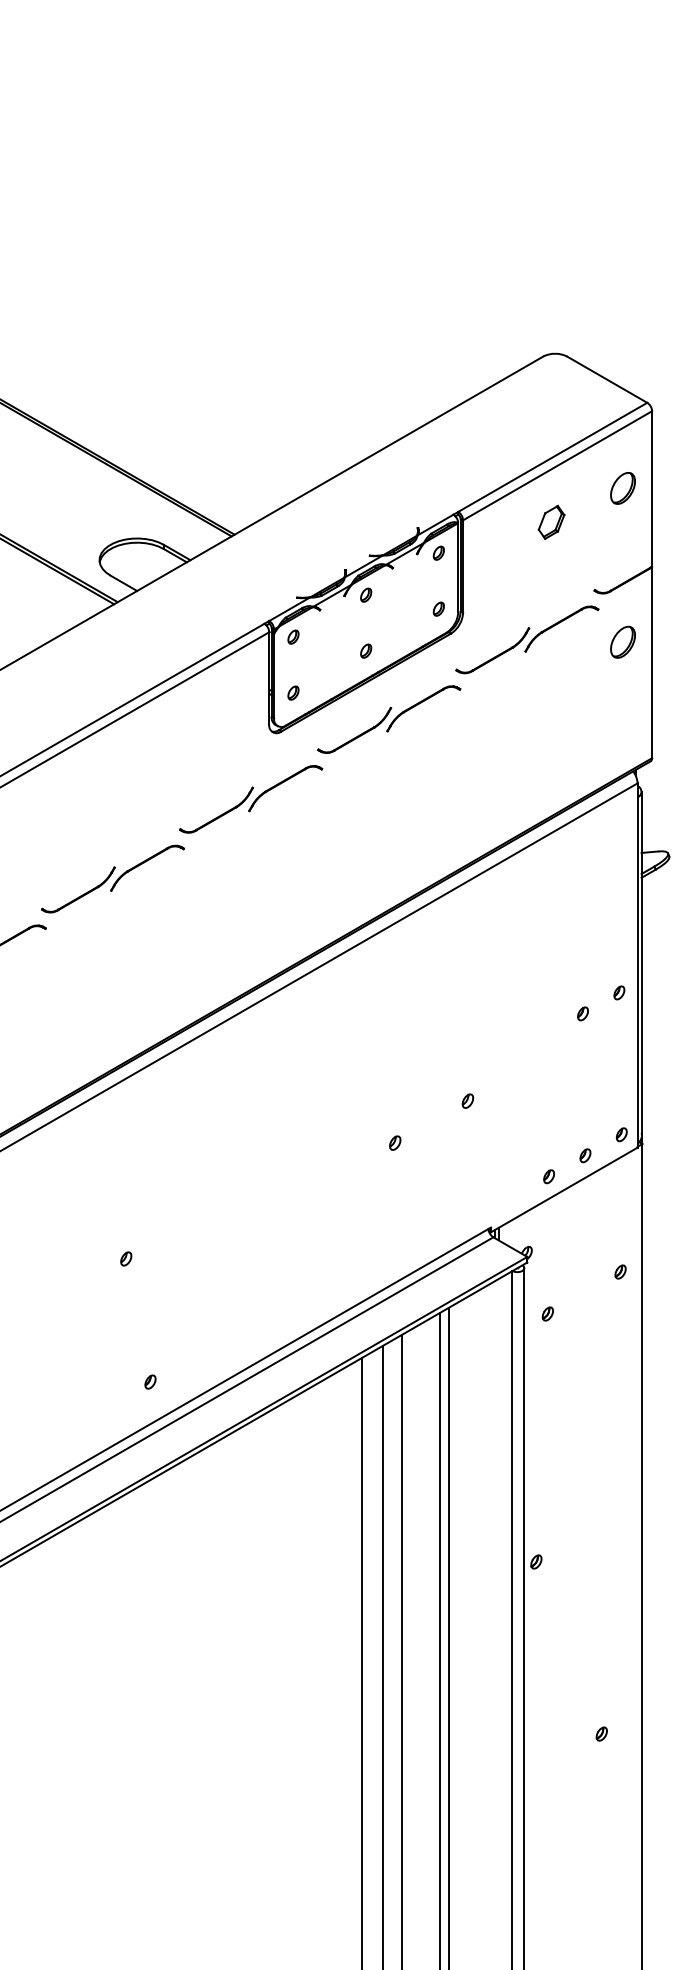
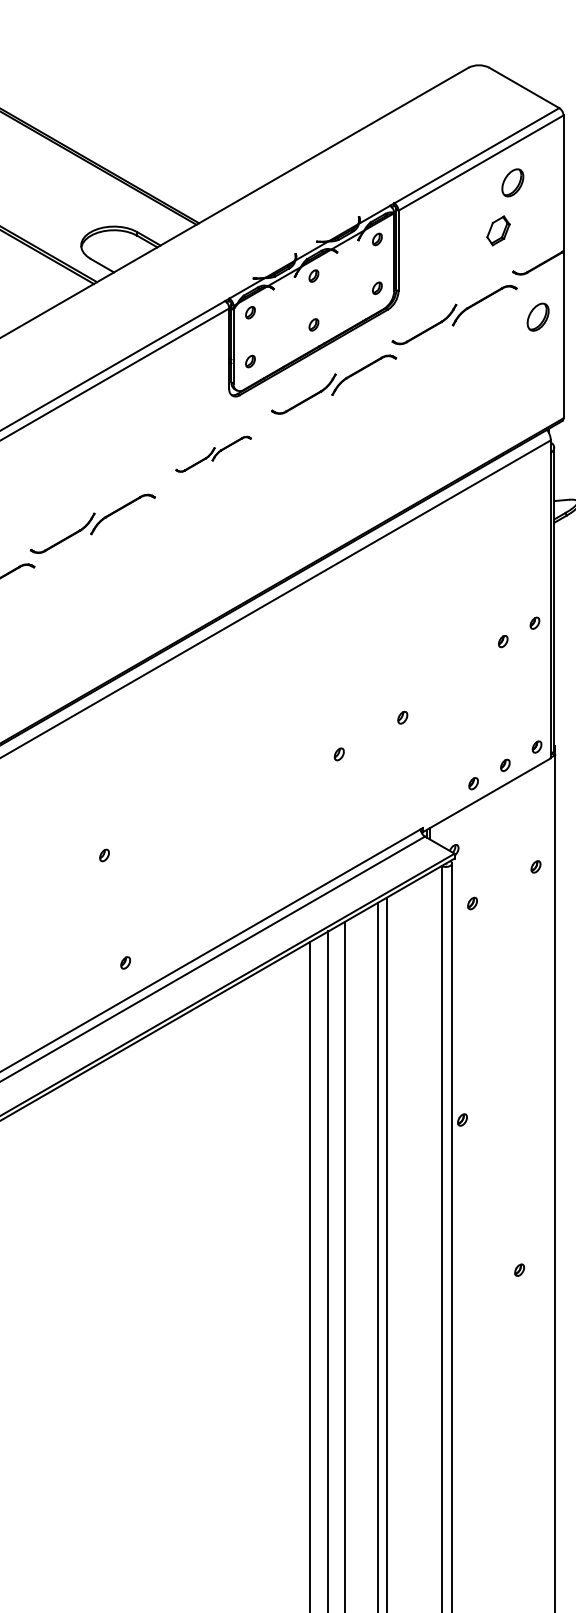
part: (622, 488) -> (512, 182), moved
part: (551, 521) -> (498, 230), moved
part: (251, 799) -> (213, 454), size x0.6

